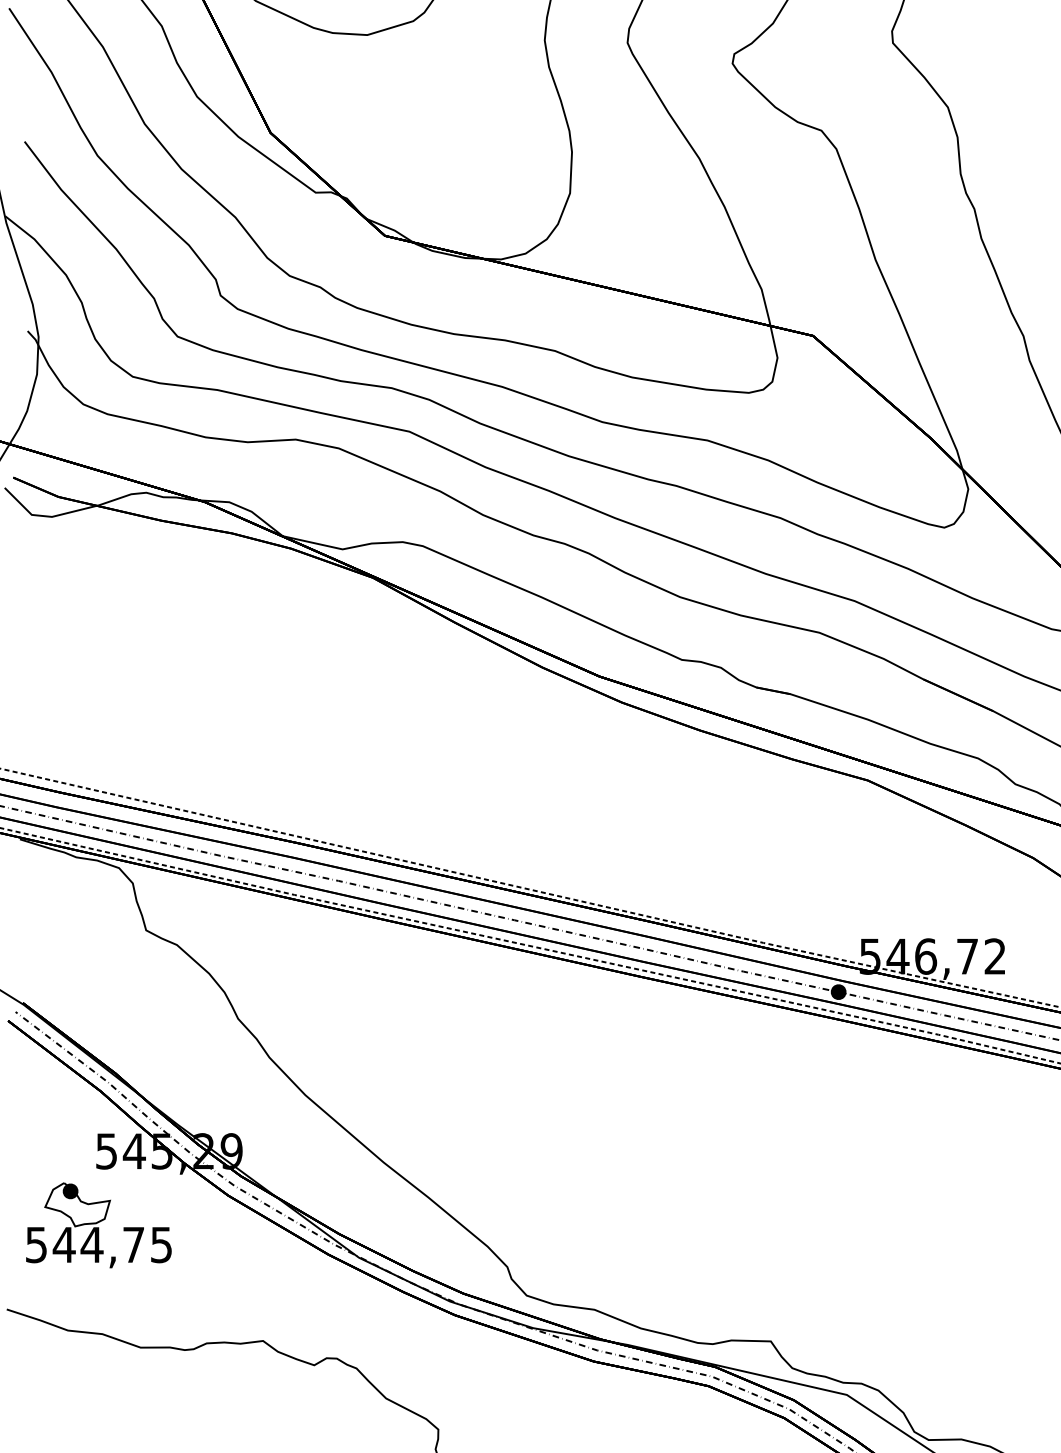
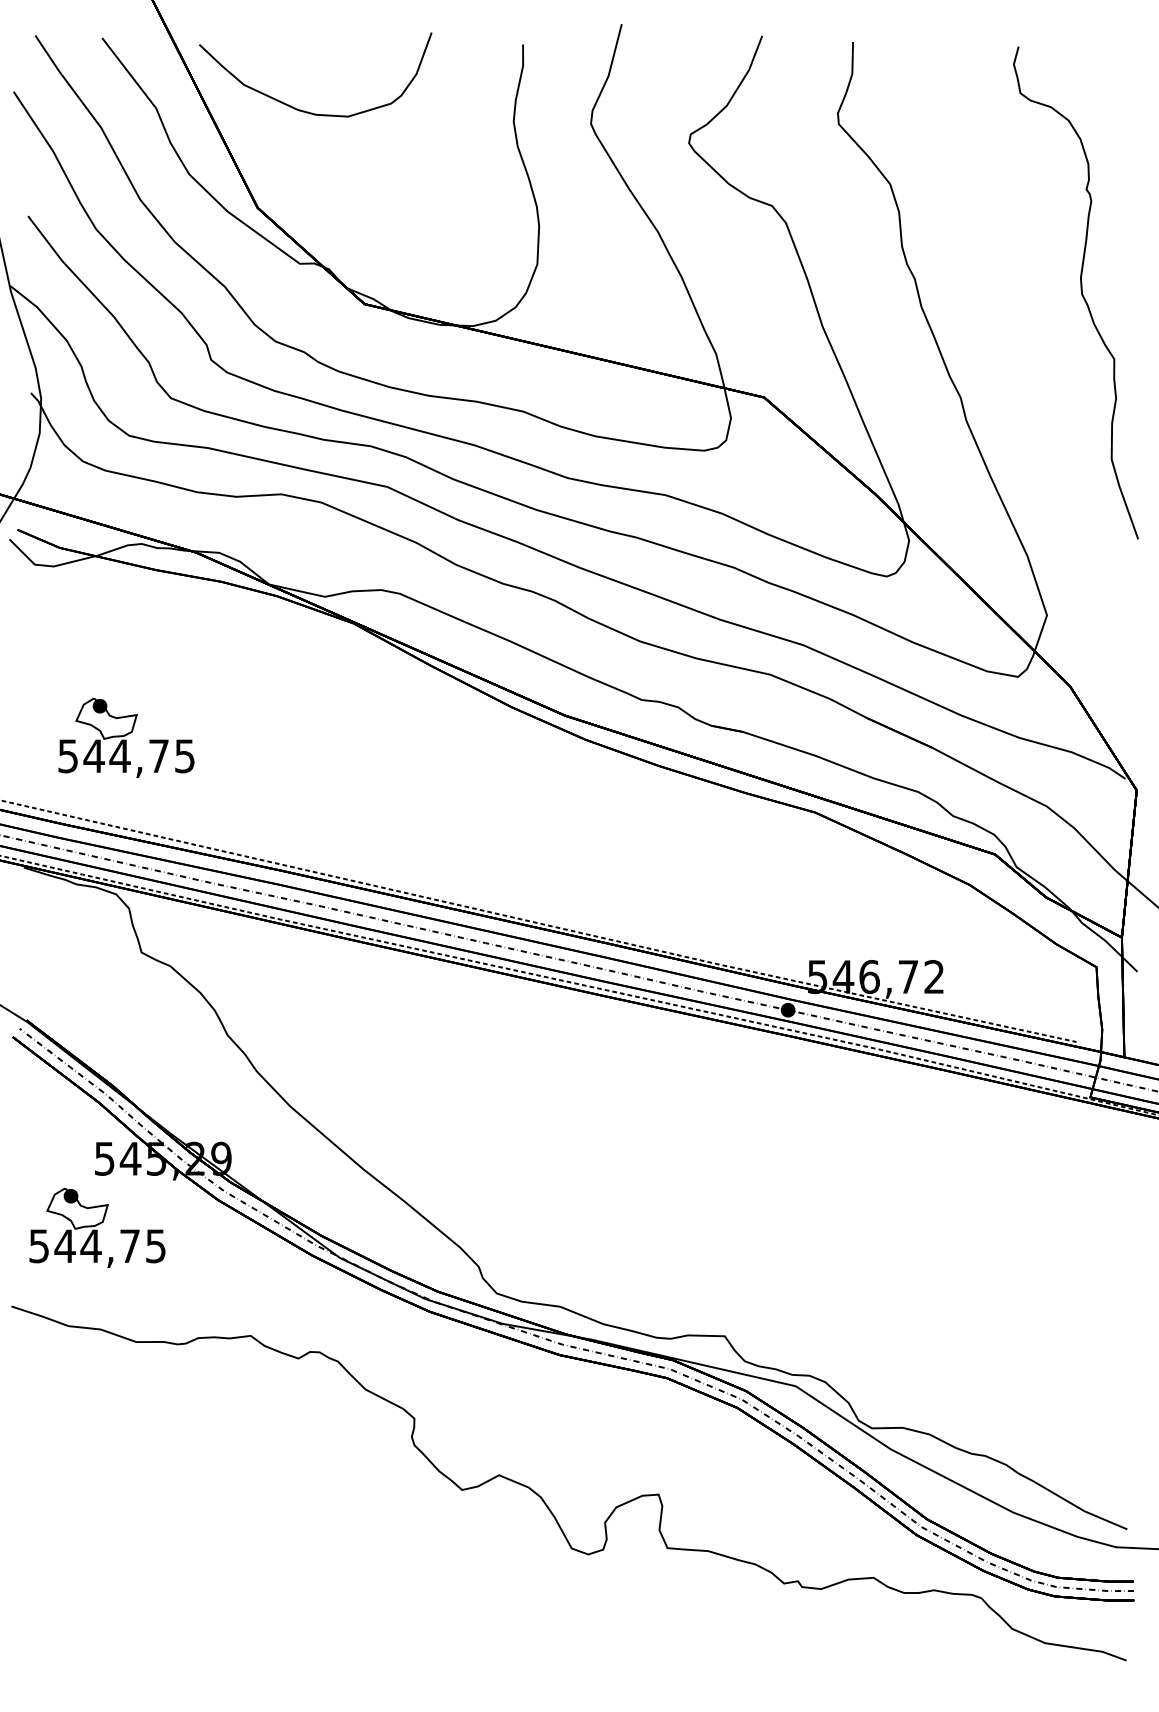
part: (130, 700) -> (126, 737), added

